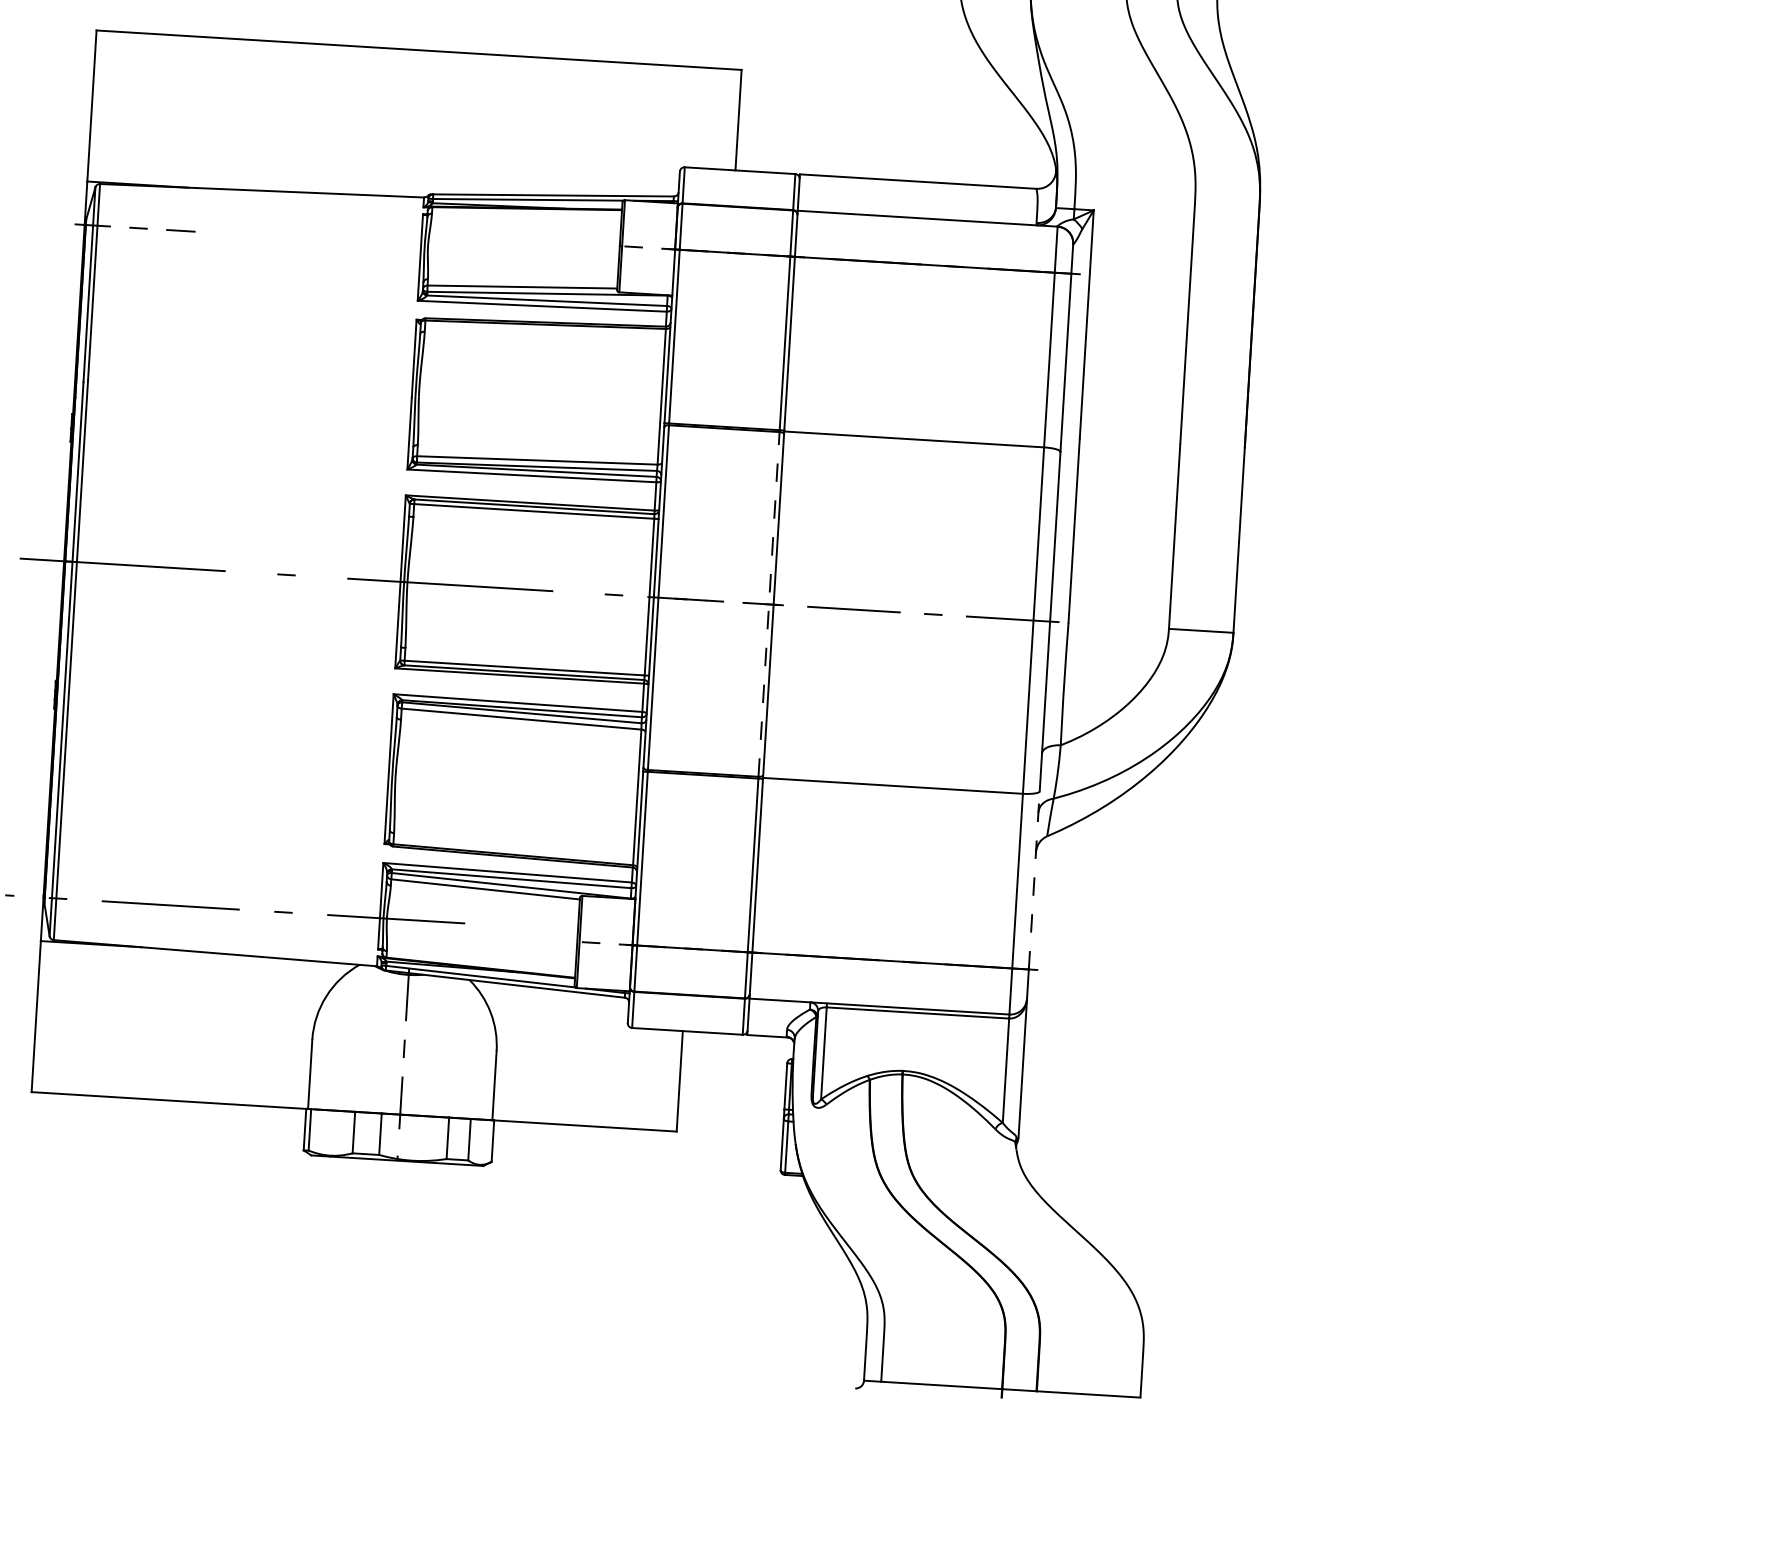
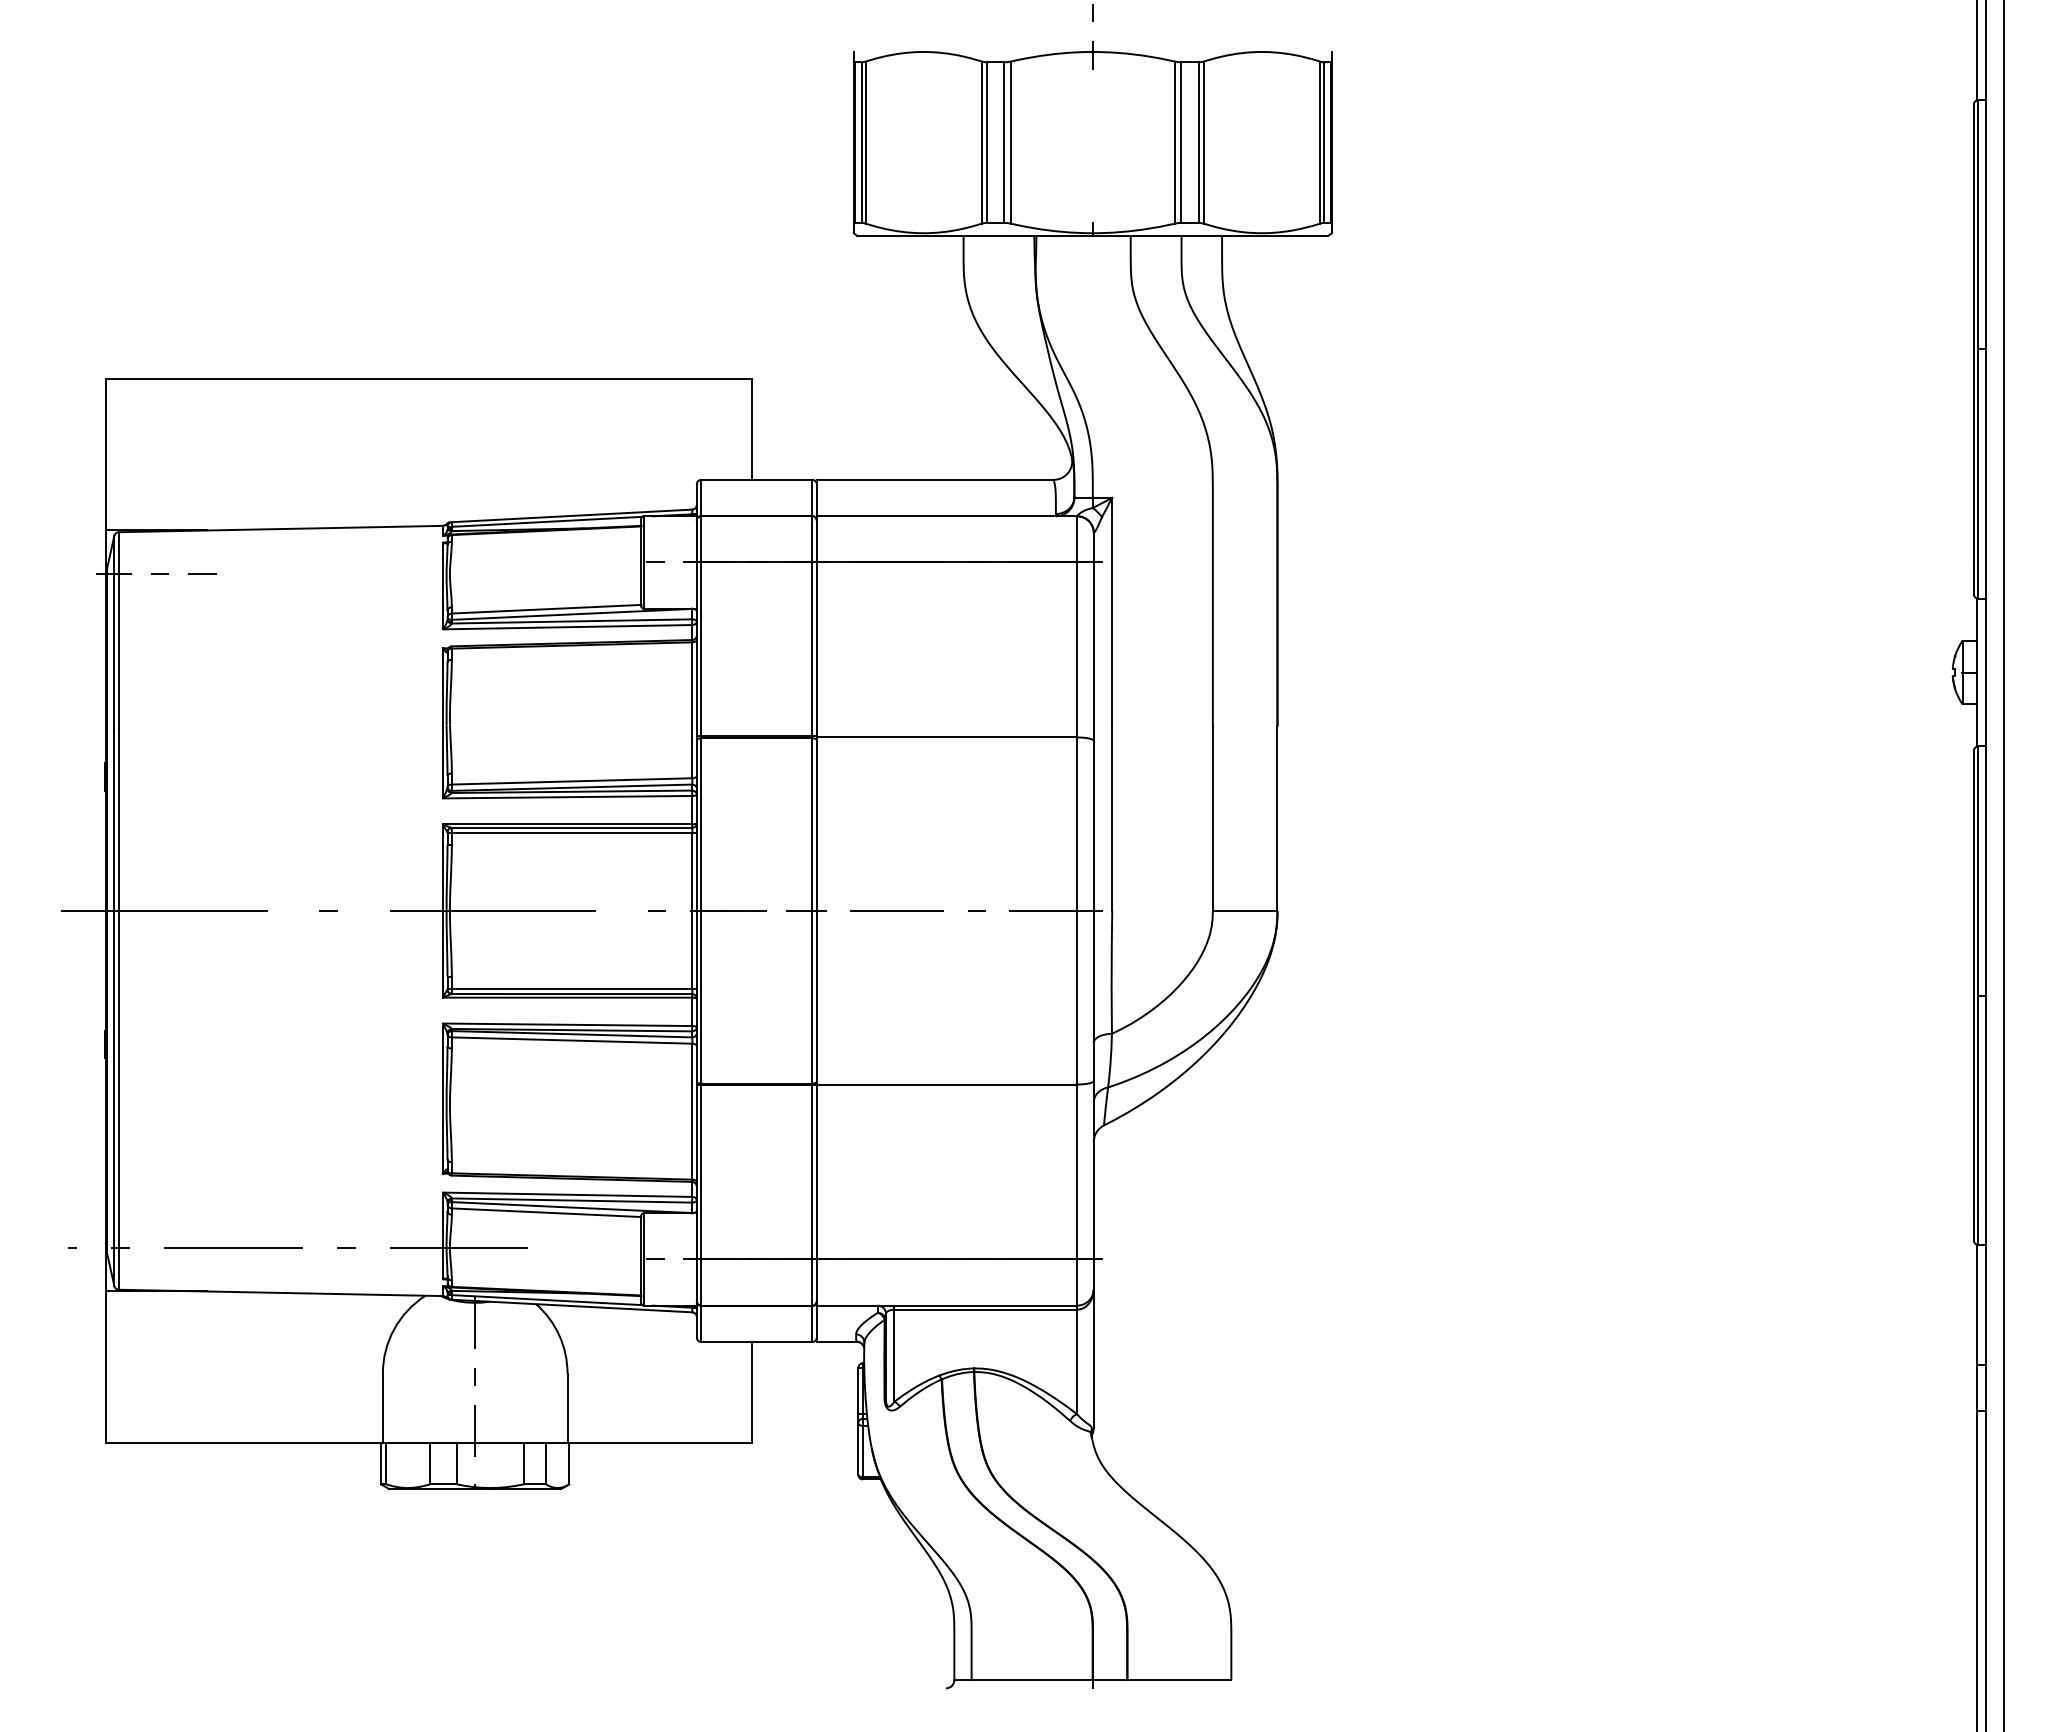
line: (769, 603) -> (812, 910), dashed -> solid
line: (1034, 879) -> (1093, 1169), dashed -> solid

